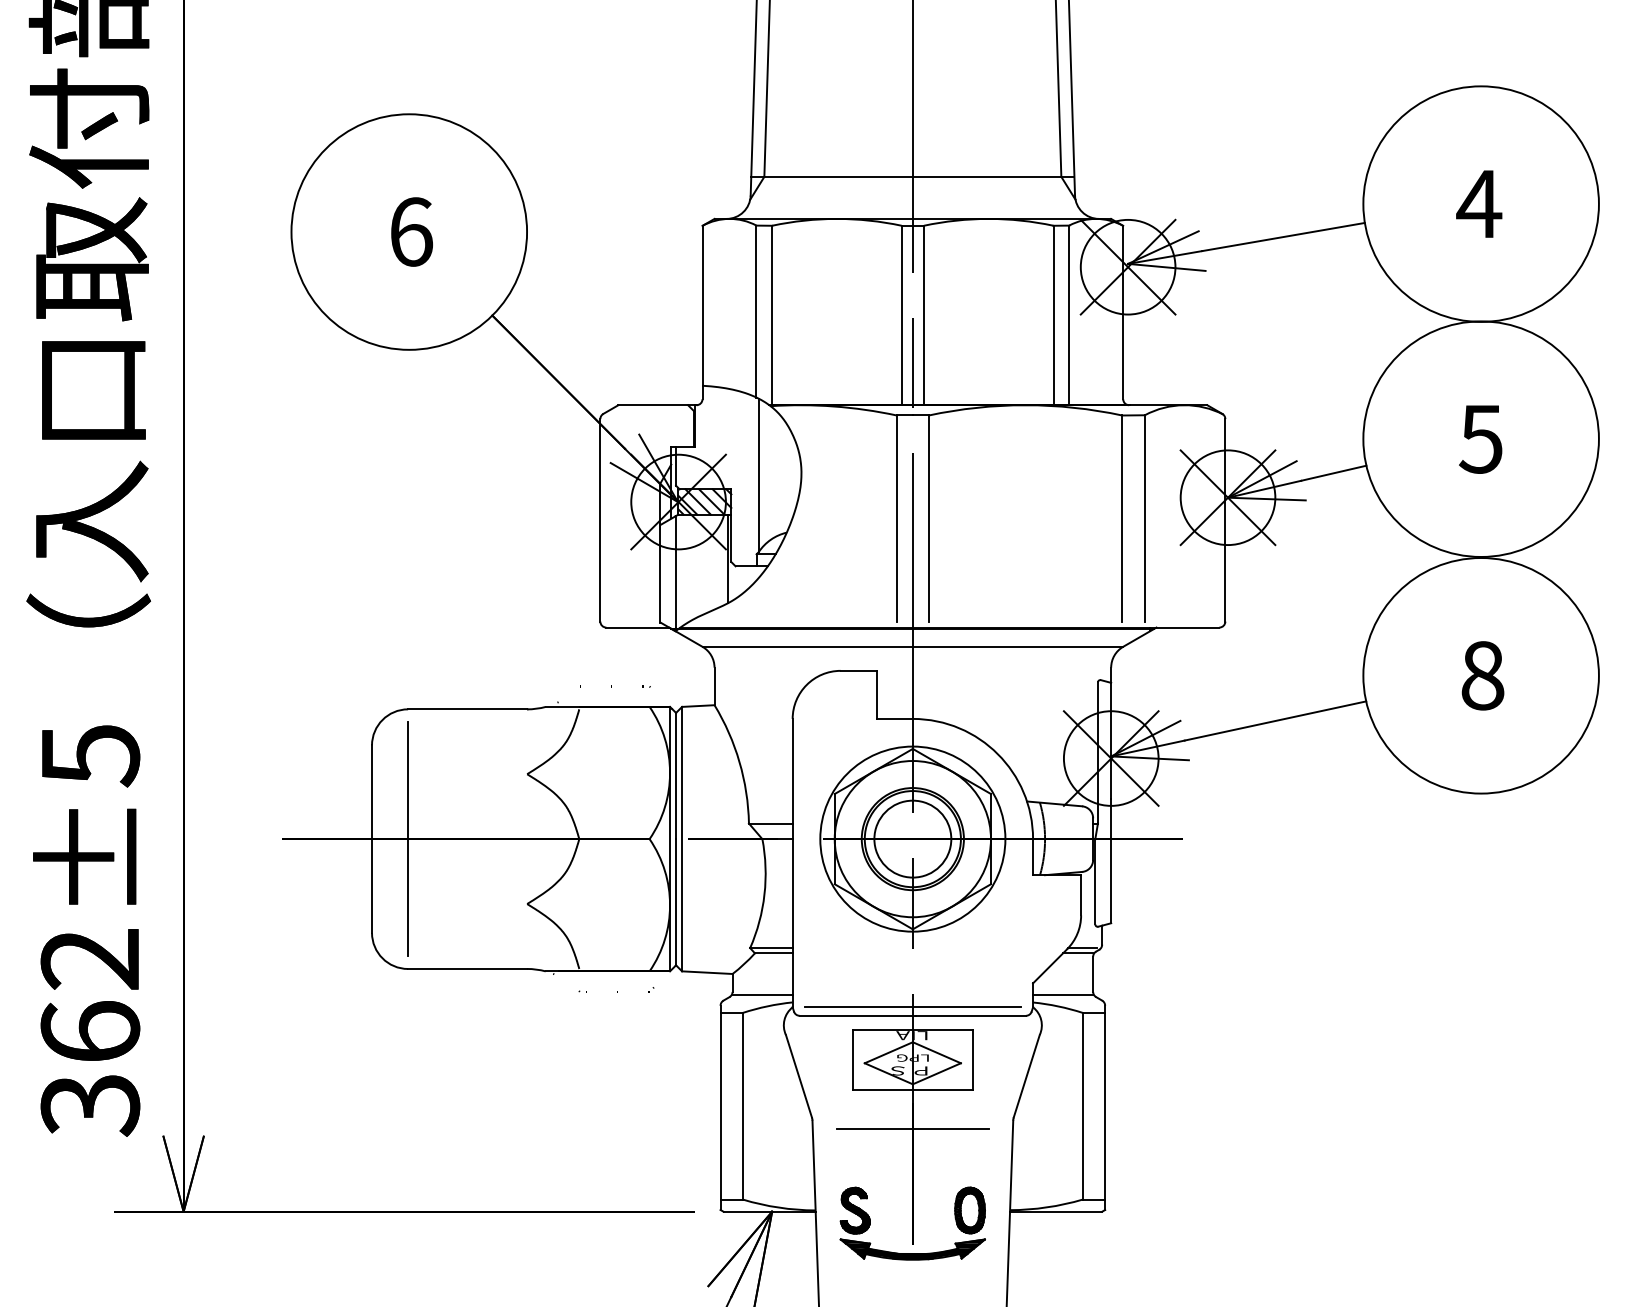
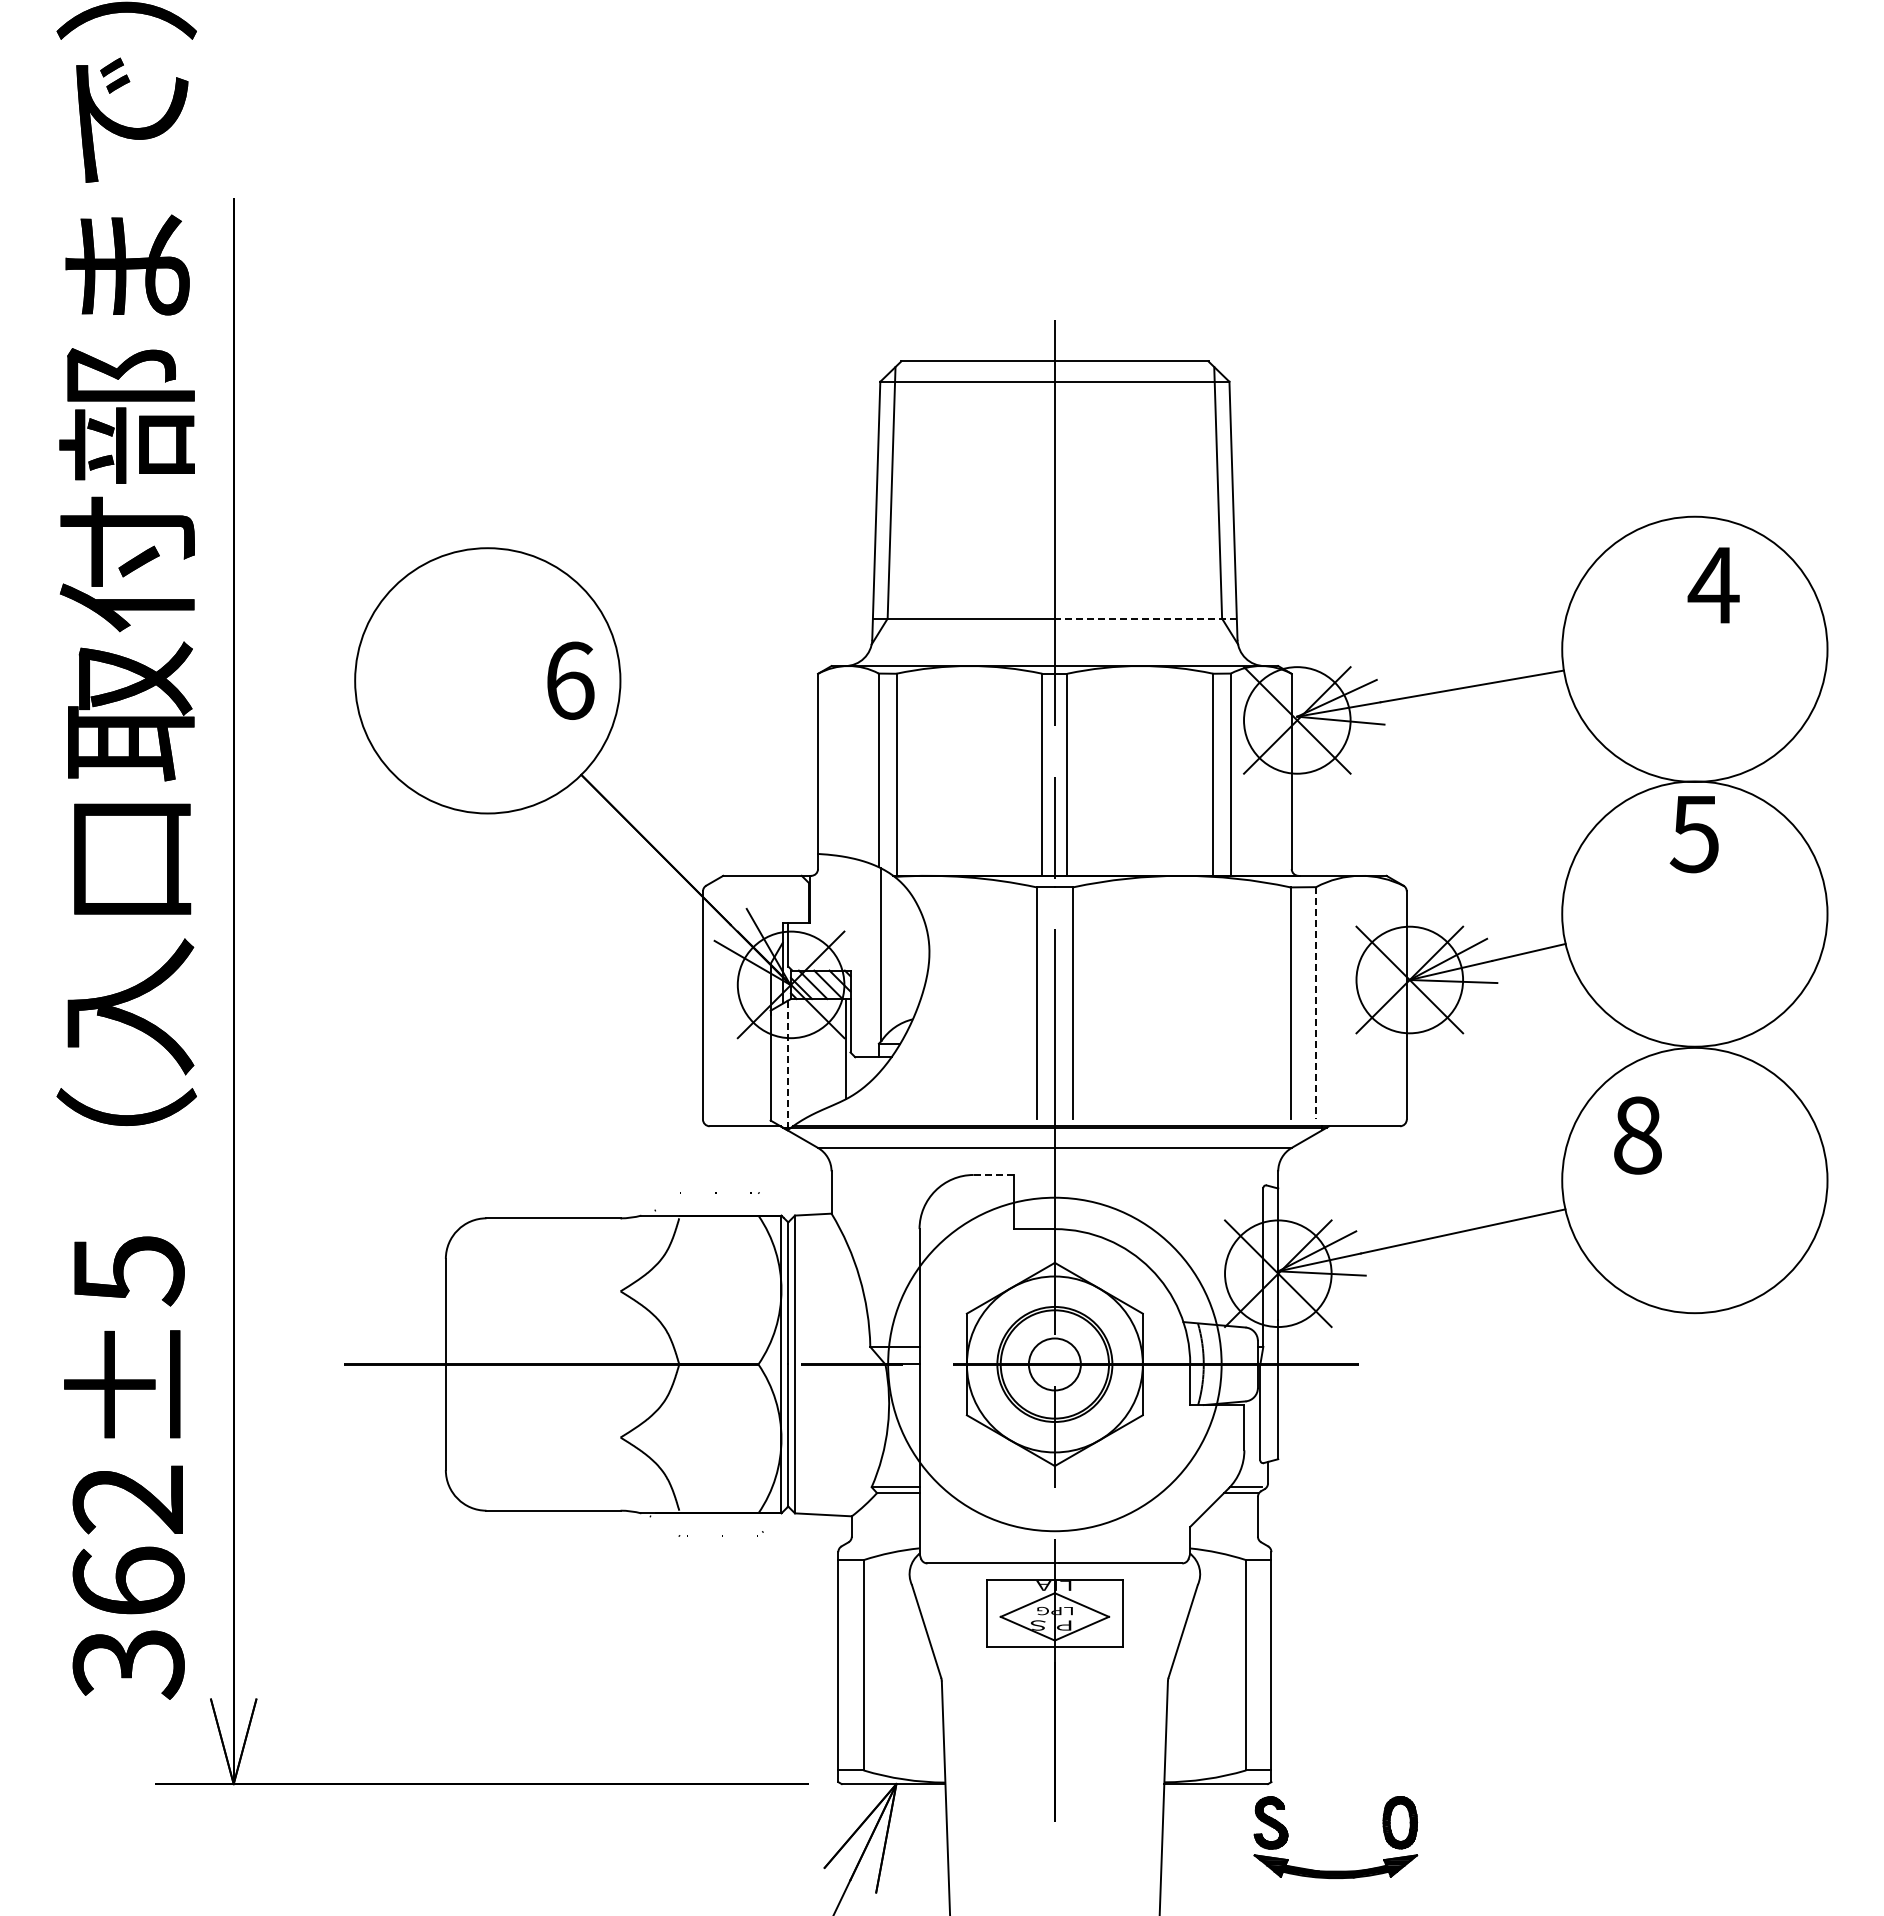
line: (993, 176) -> (1145, 618), solid -> dashed
text: (1479, 204) -> (1713, 585), moved
text: (411, 231) -> (570, 680), moved
text: (1479, 439) -> (1693, 834), moved
line: (1145, 518) -> (1316, 1003), solid -> dashed
line: (675, 573) -> (787, 1065), solid -> dashed
line: (858, 670) -> (993, 1174), solid -> dashed
text: (1482, 675) -> (1637, 1135), moved
line: (408, 839) -> (486, 1364), removed
circle: (912, 839) -> (1054, 1364), size x0.6
circle: (912, 839) -> (1054, 1364), size x1.6
line: (762, 995) -> (885, 1540), removed
line: (1062, 995) -> (1223, 1540), removed
line: (912, 1006) -> (1054, 1553), removed
line: (912, 1128) -> (1054, 1690), removed
part: (912, 1252) -> (1335, 1870), moved

